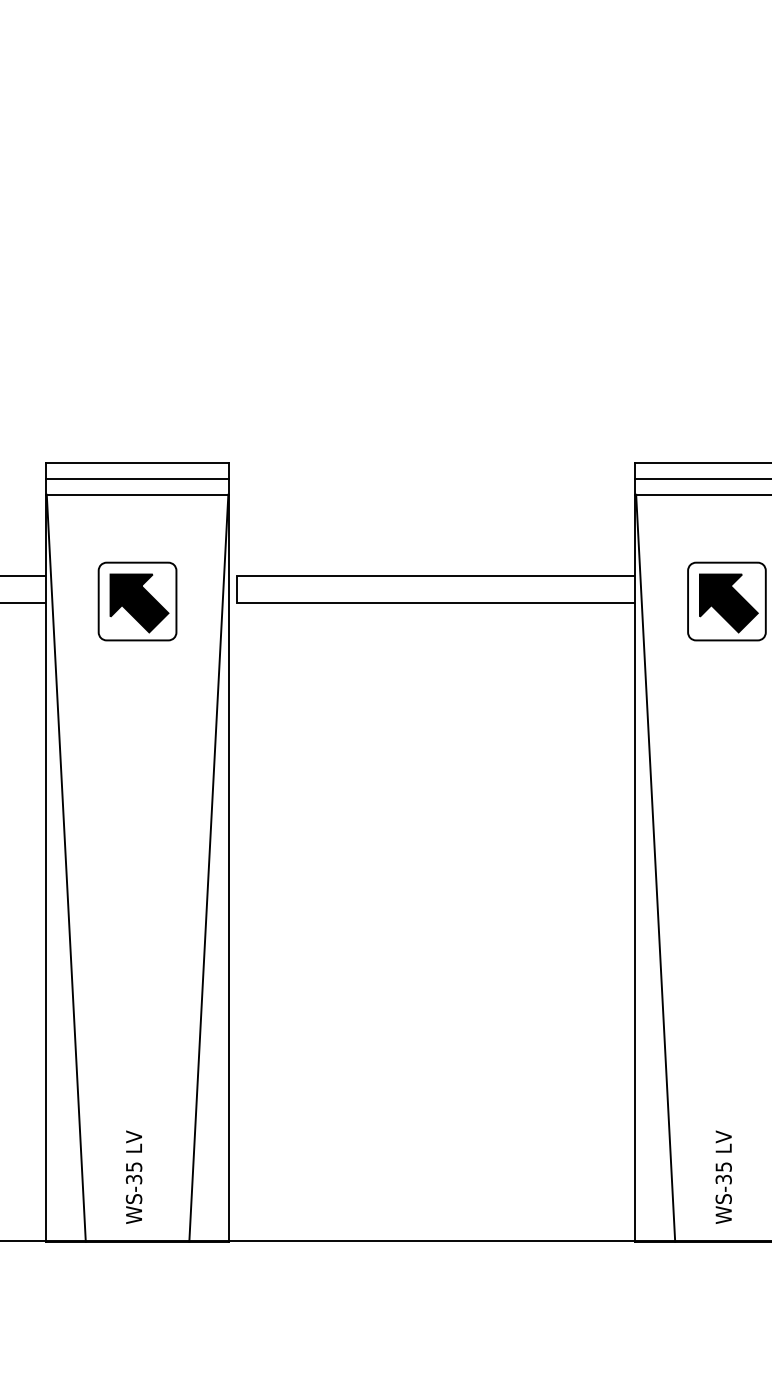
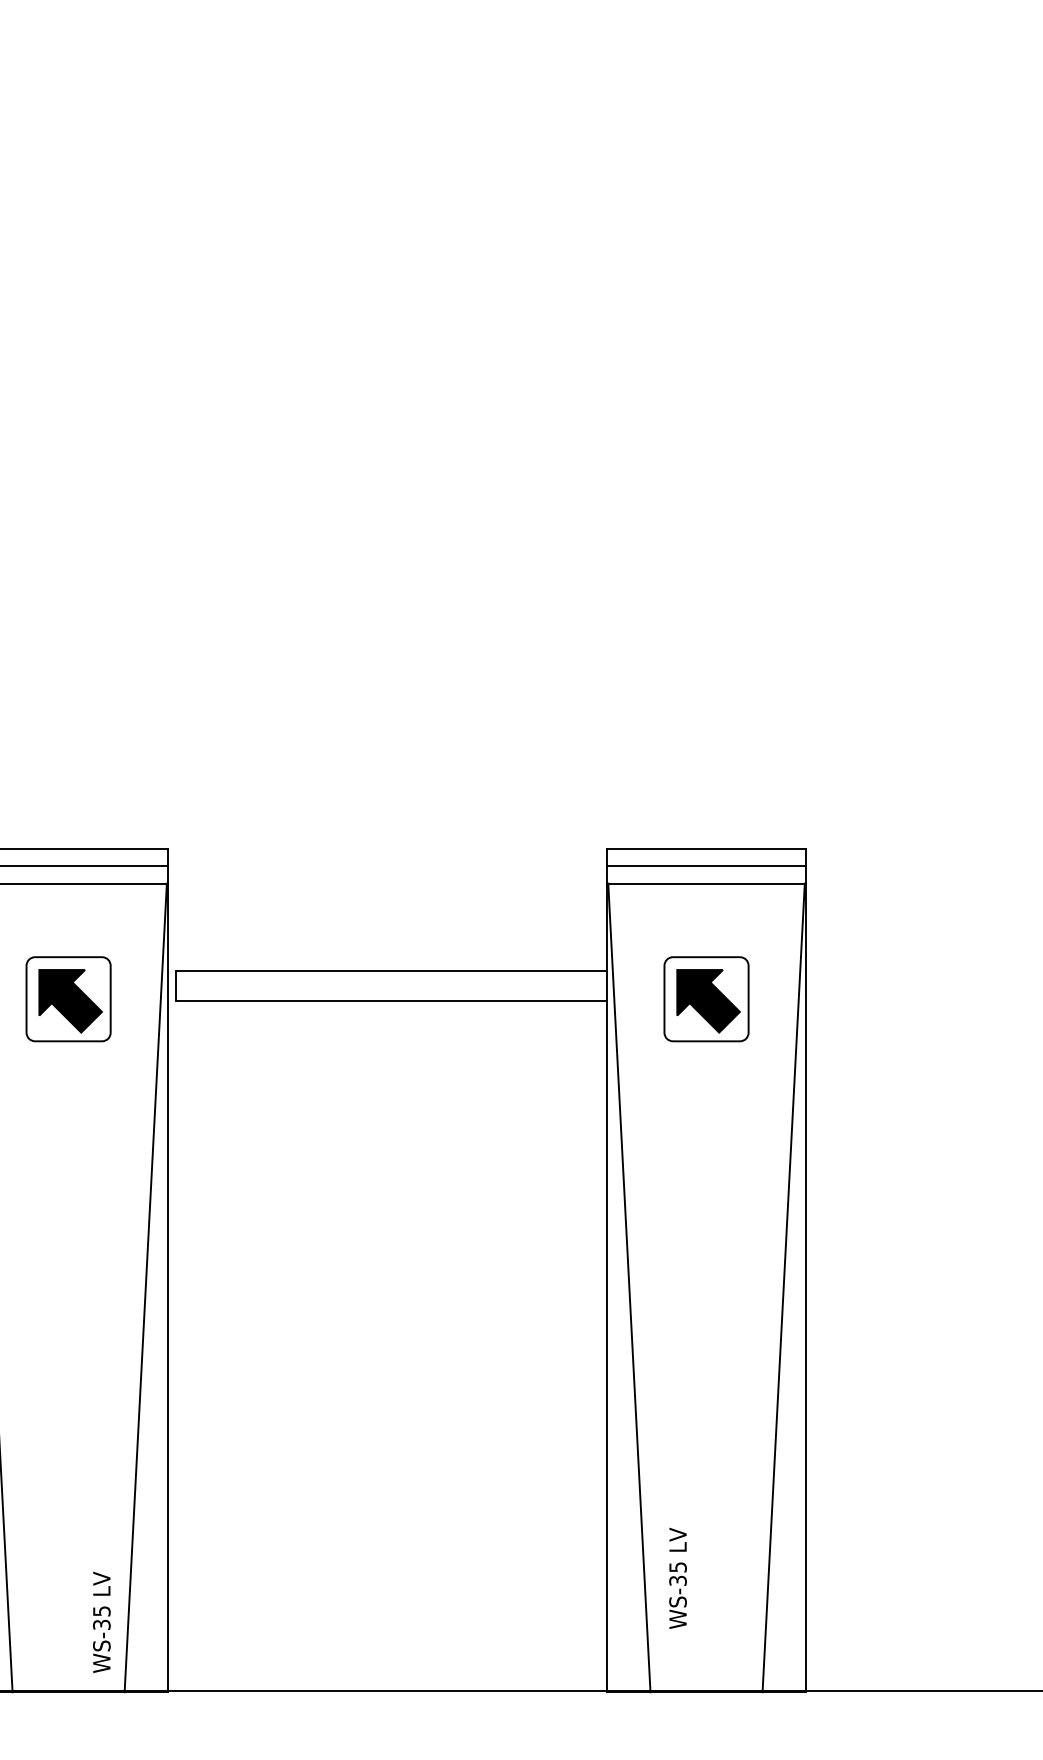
text: (133, 1176) -> (101, 1621), moved
text: (723, 1176) -> (677, 1577), moved

